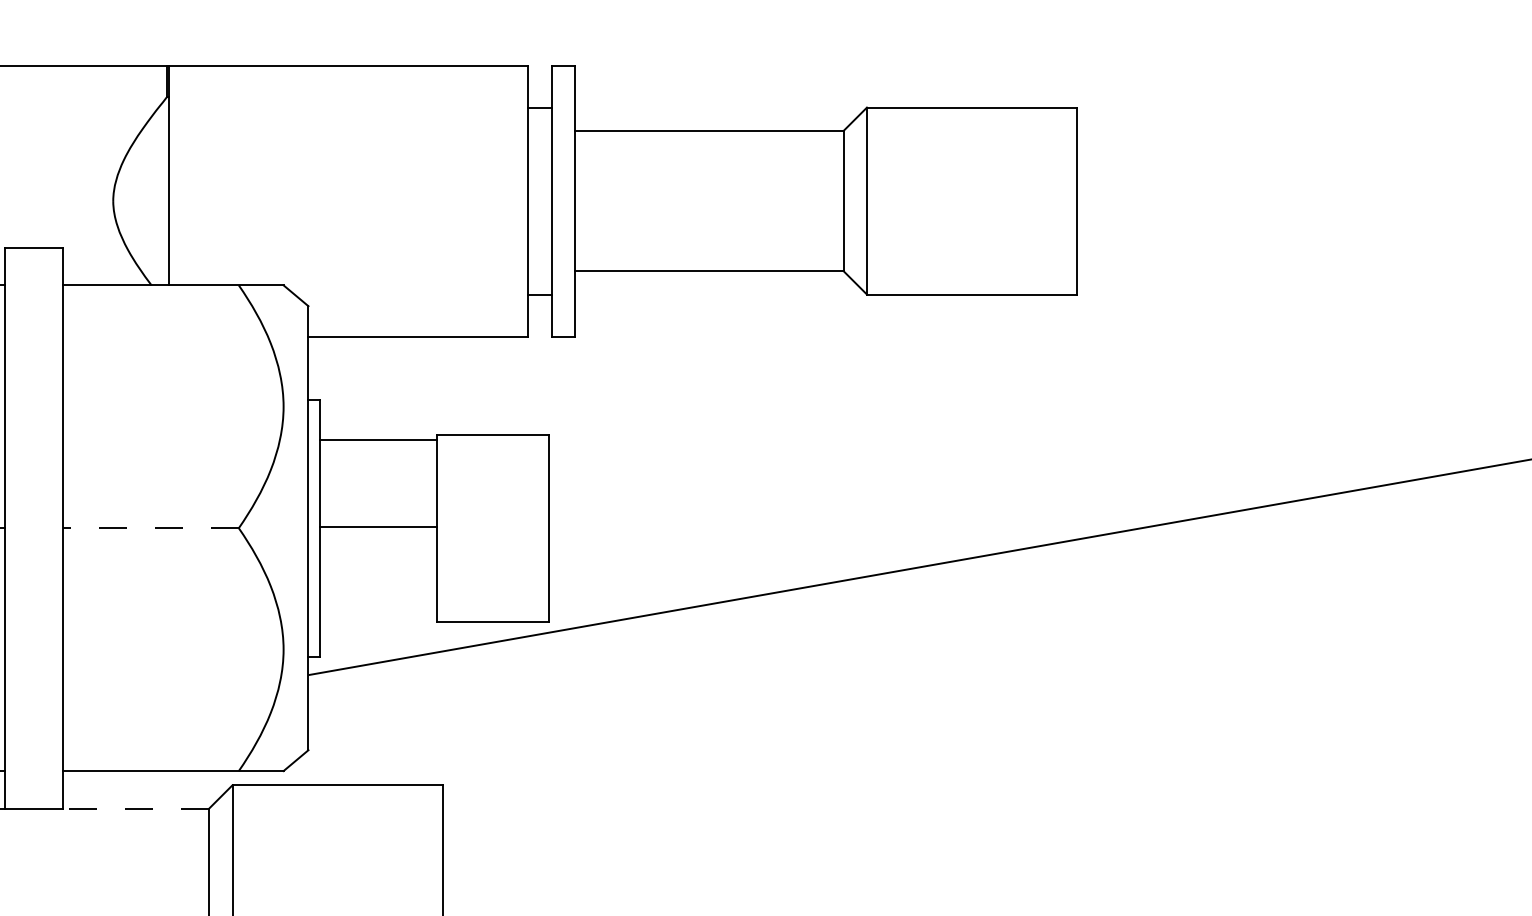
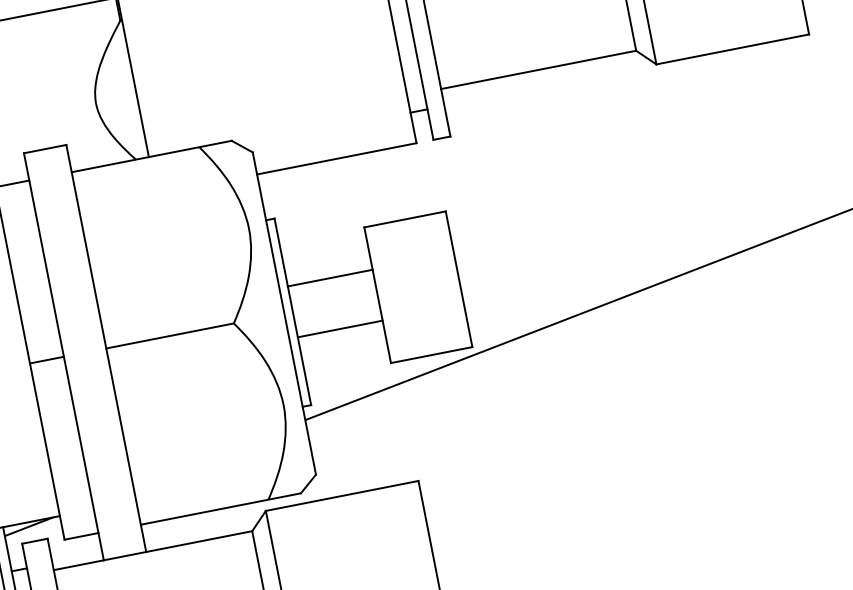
line: (378, 440) -> (330, 278), moved
line: (378, 527) -> (340, 329), moved
line: (150, 528) -> (169, 336), dashed -> solid
line: (135, 808) -> (198, 541), dashed -> solid

